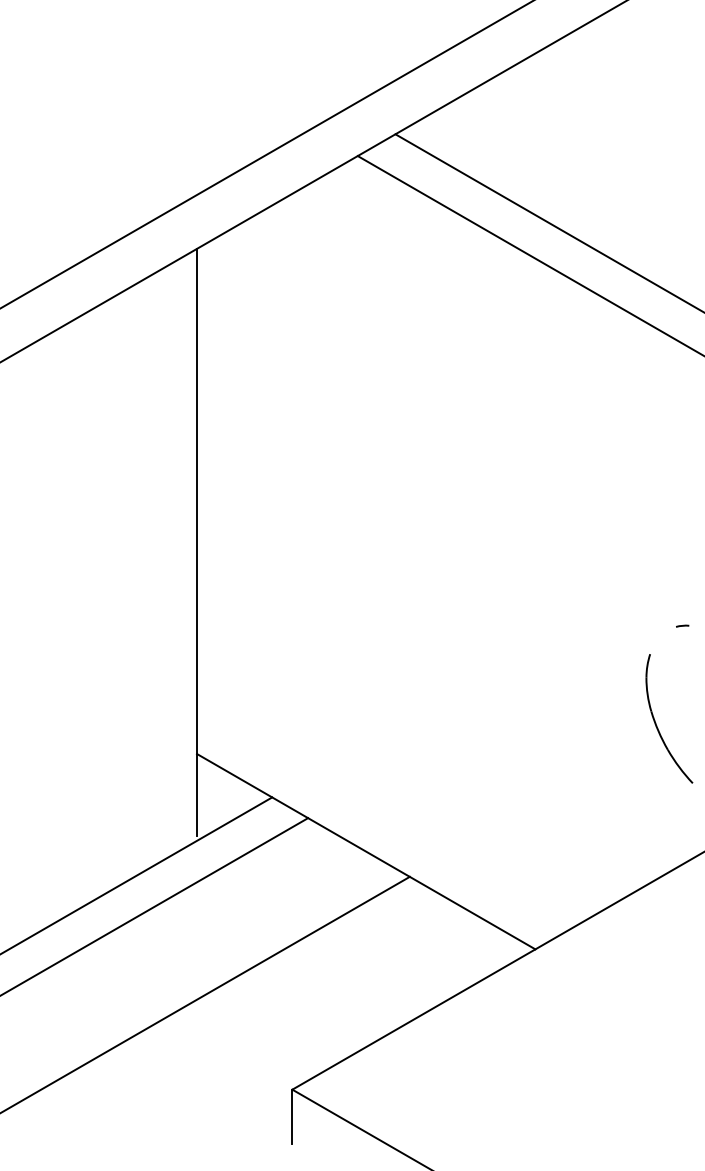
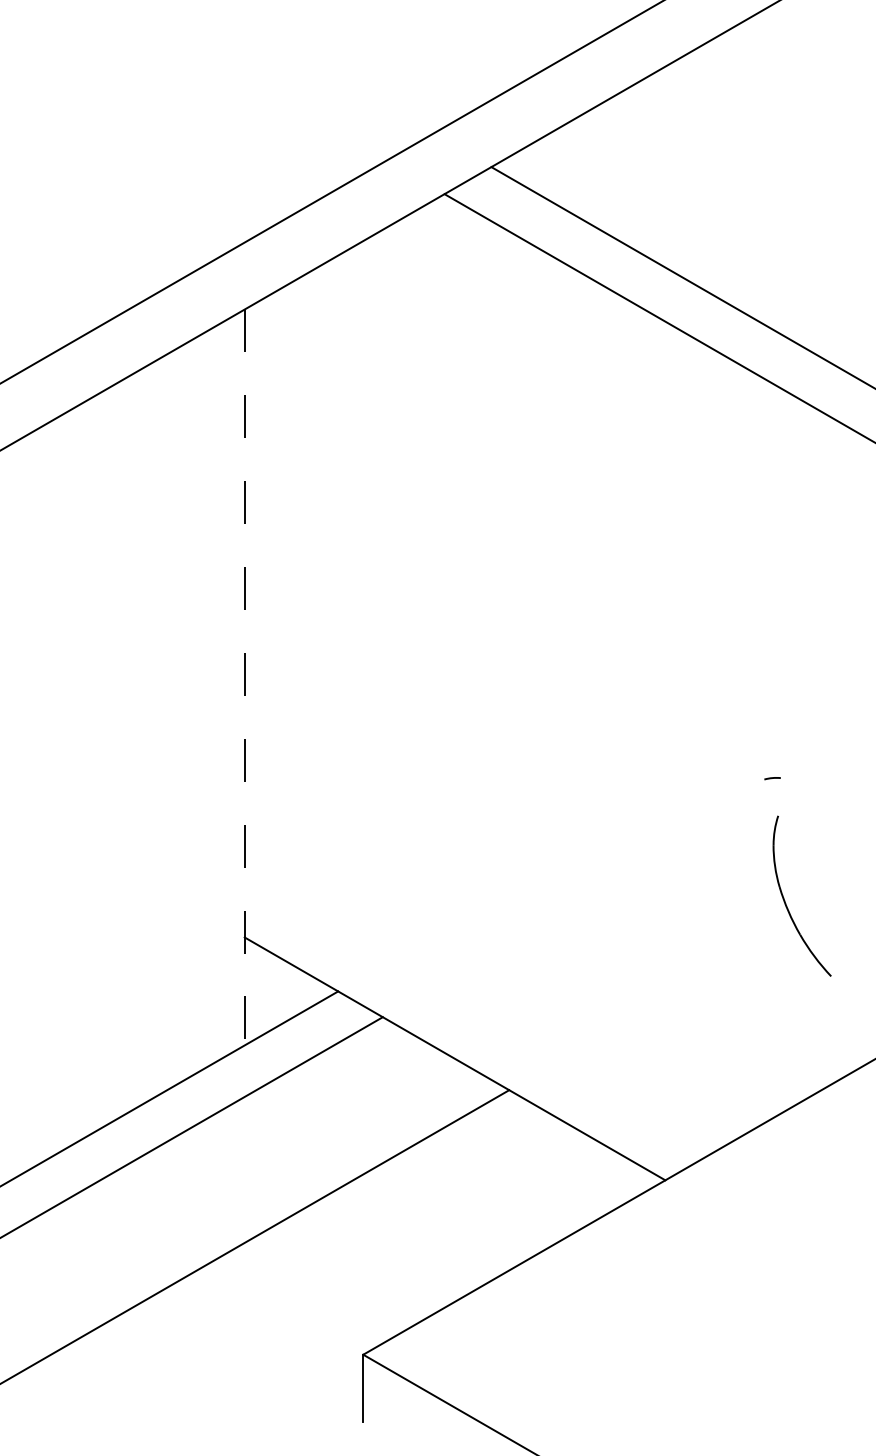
line: (197, 542) -> (245, 674), solid -> dashed
arc: (682, 625) -> (772, 777), moved
part: (657, 725) -> (787, 904), moved

